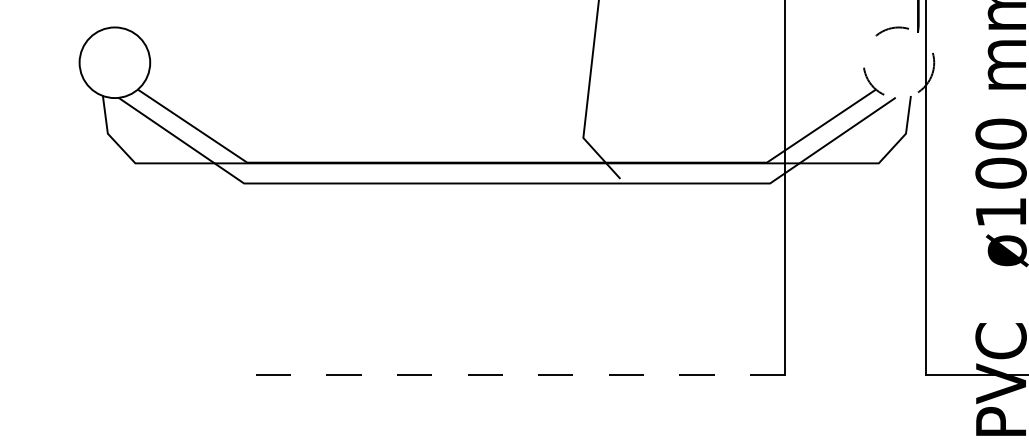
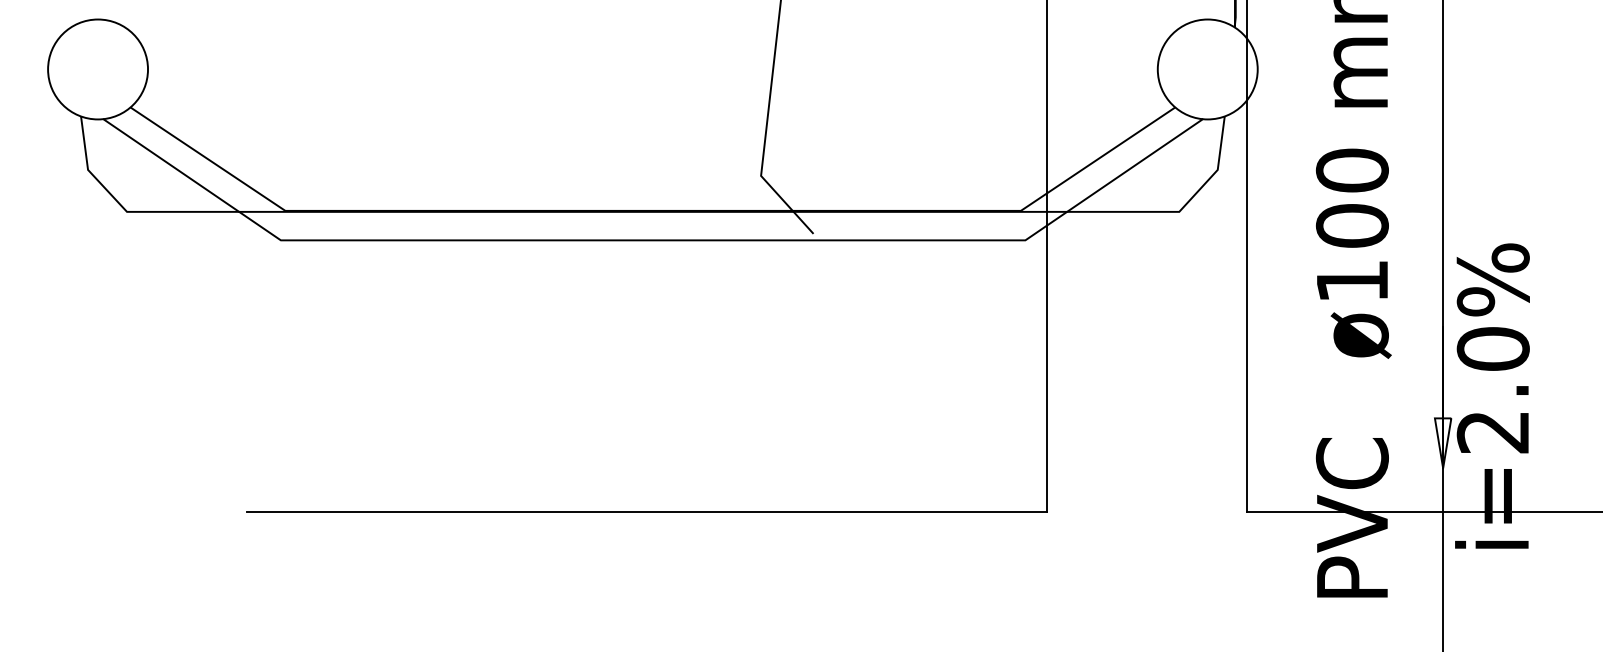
circle: (898, 62) -> (1207, 69), dashed -> solid
line: (503, 375) -> (647, 511), dashed -> solid

